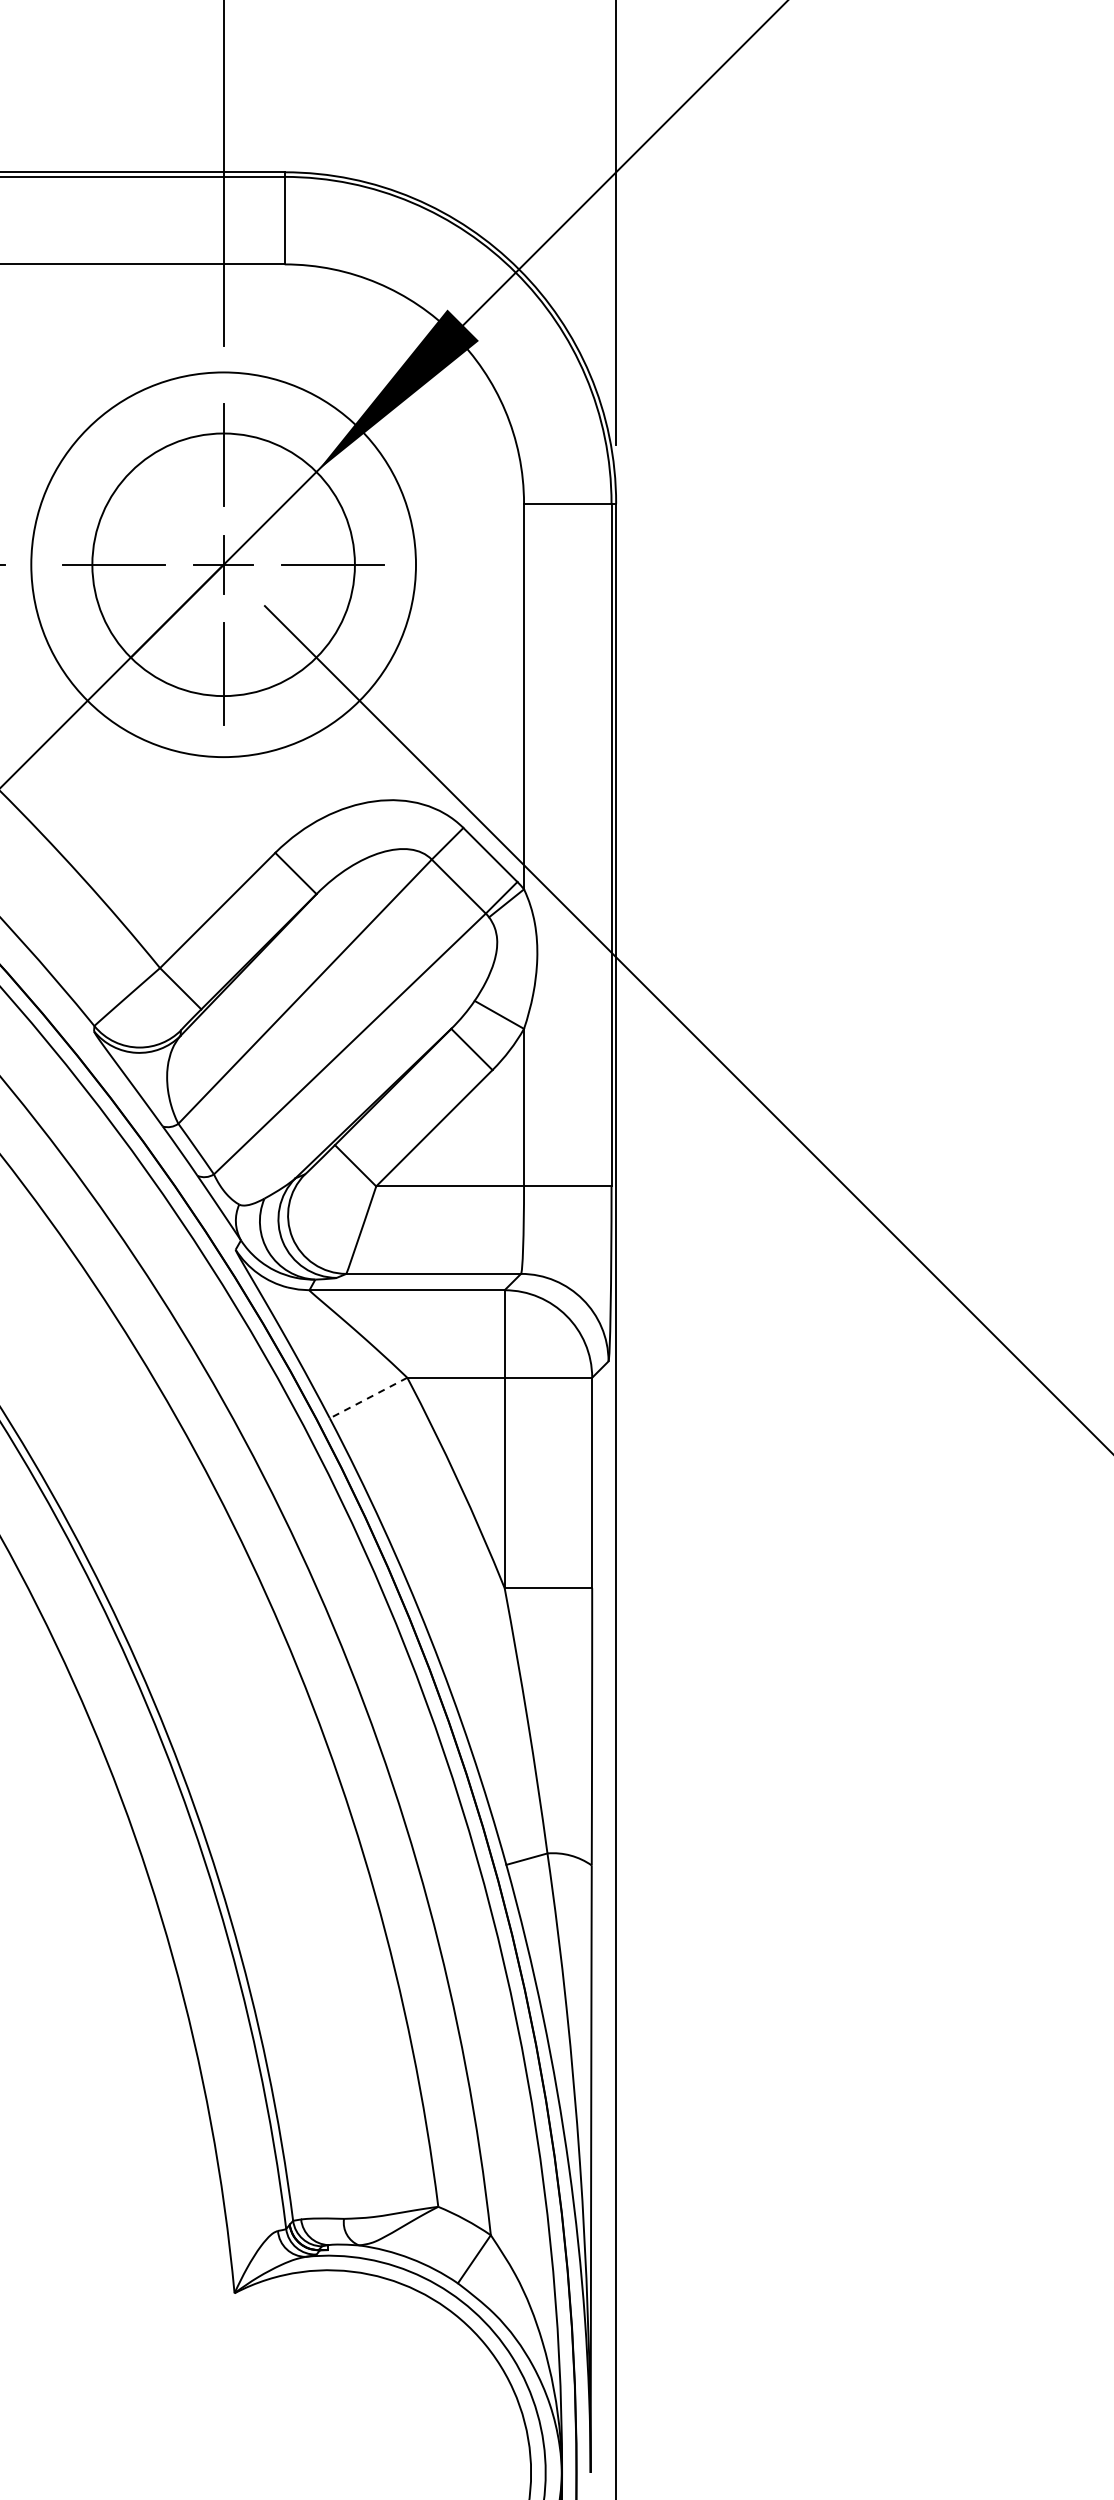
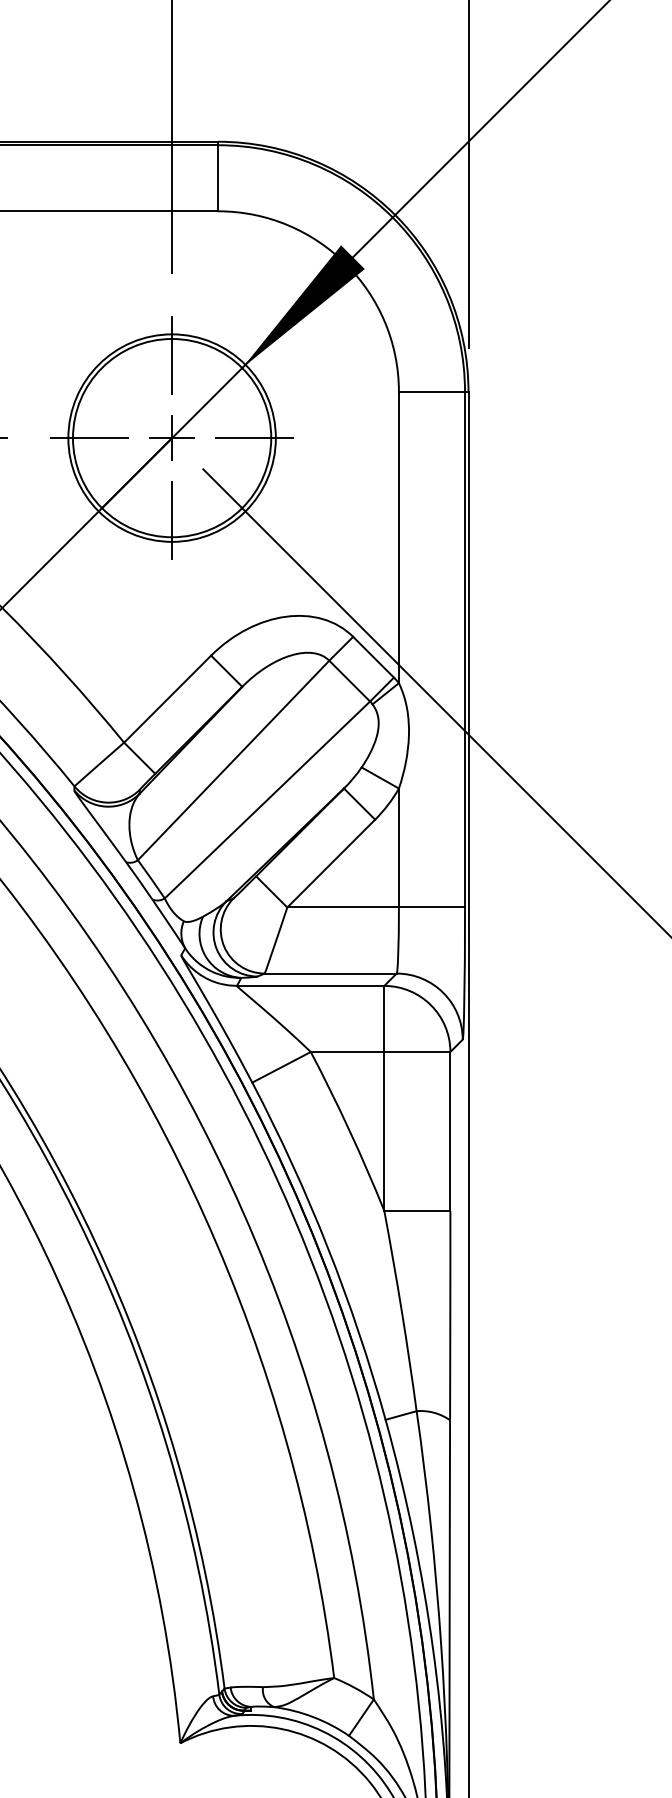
circle: (223, 564) -> (171, 437), size x0.71
line: (368, 1398) -> (281, 1067), dashed -> solid

